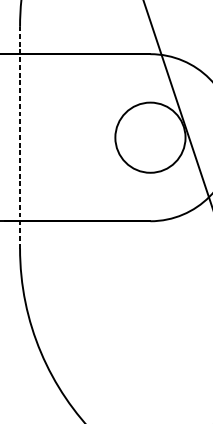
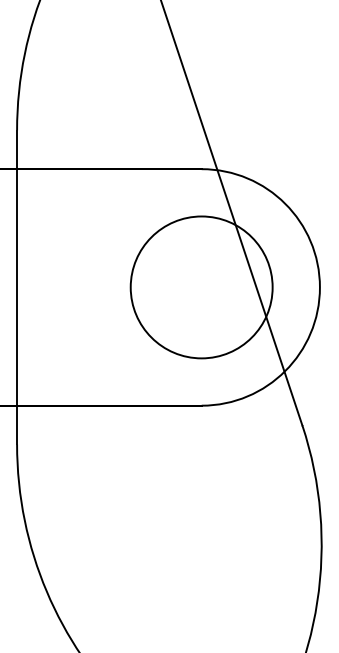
line: (20, 137) -> (17, 287), dashed -> solid
circle: (150, 137) -> (201, 287), size x1.43

